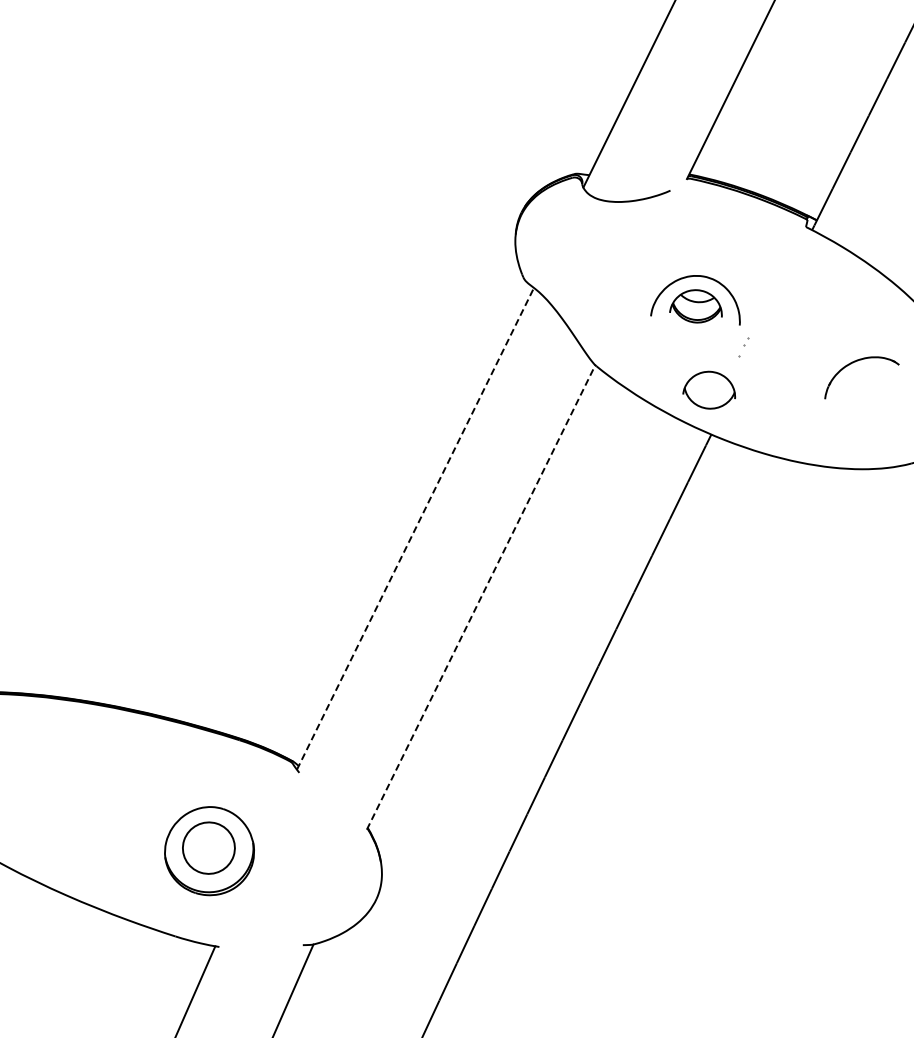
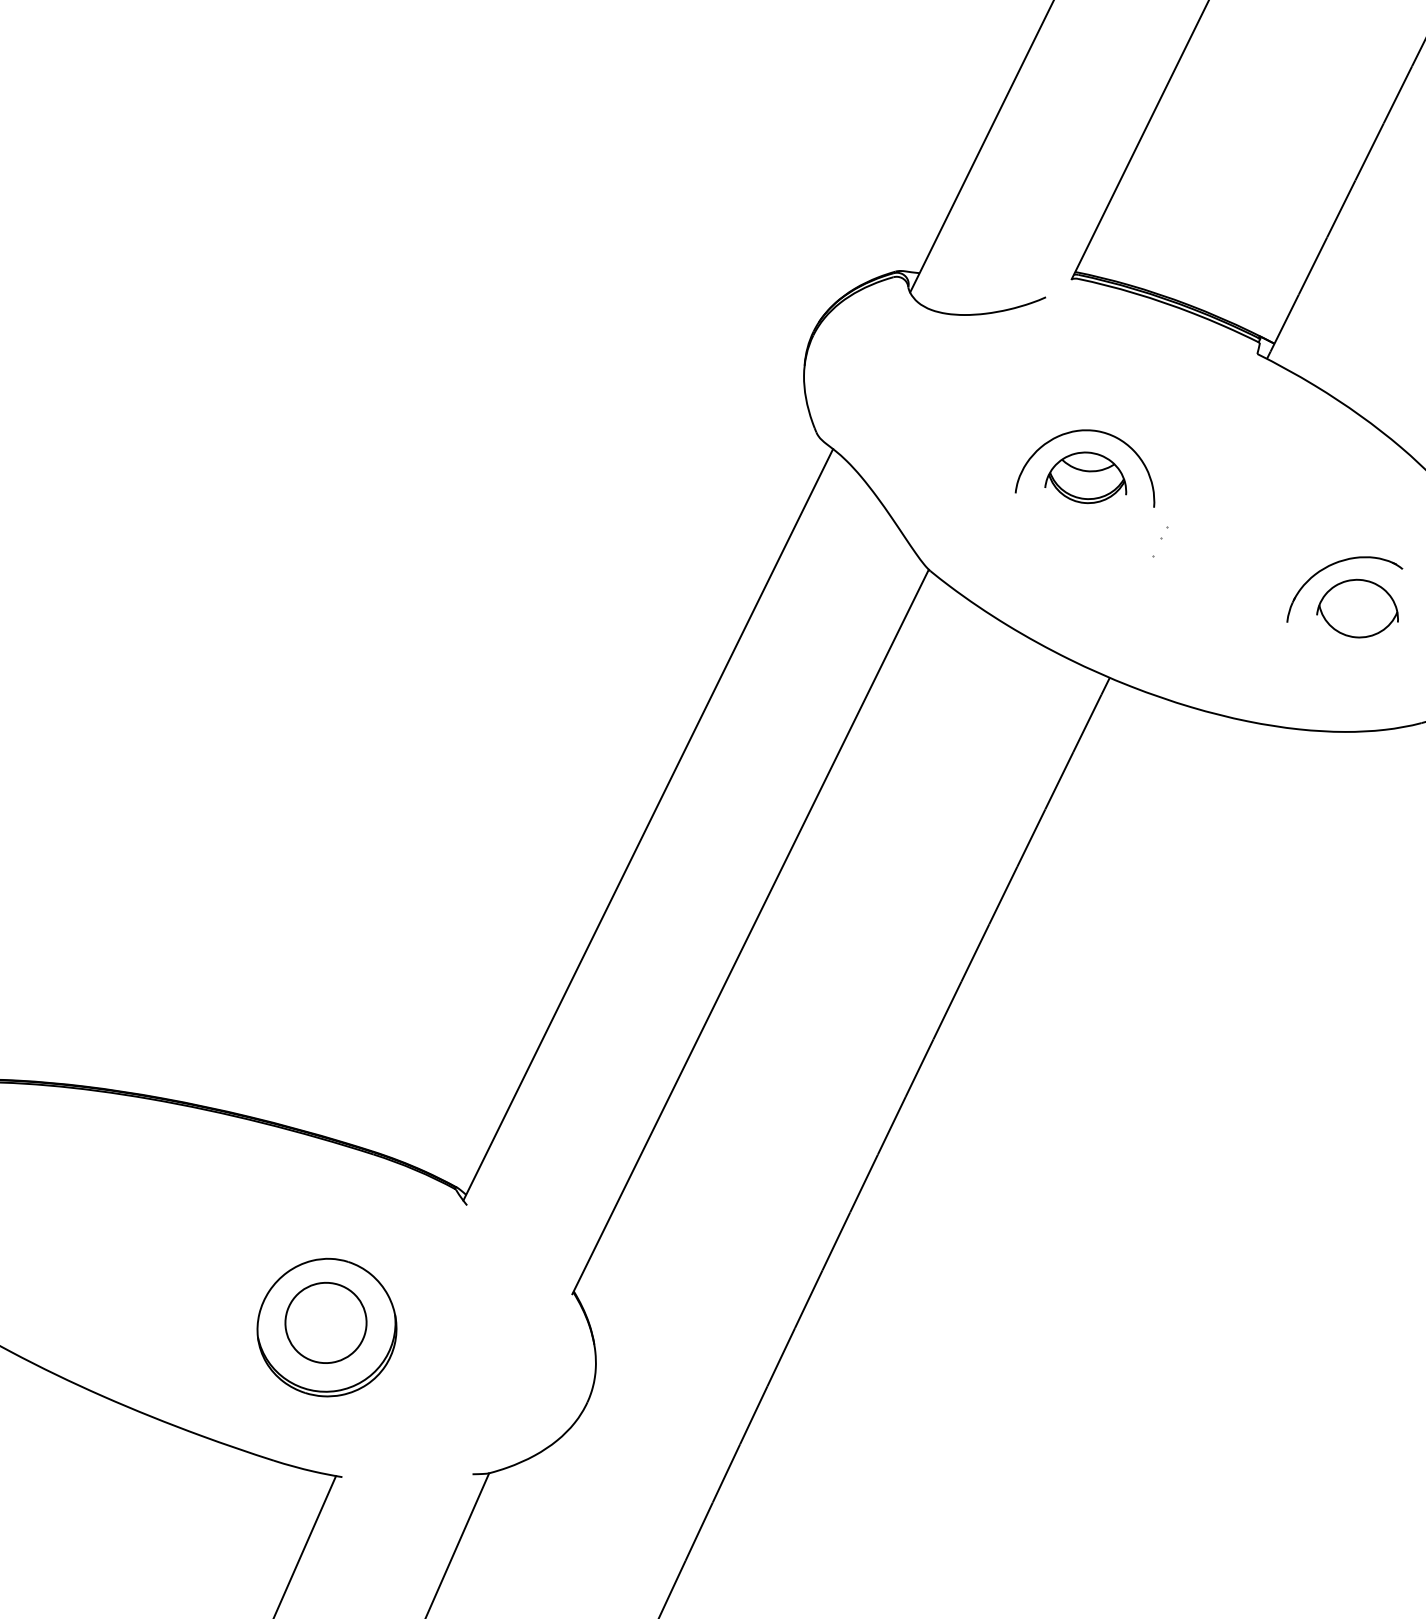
part: (709, 389) -> (1358, 607), moved
line: (415, 528) -> (648, 824), dashed -> solid
line: (481, 597) -> (751, 931), dashed -> solid

